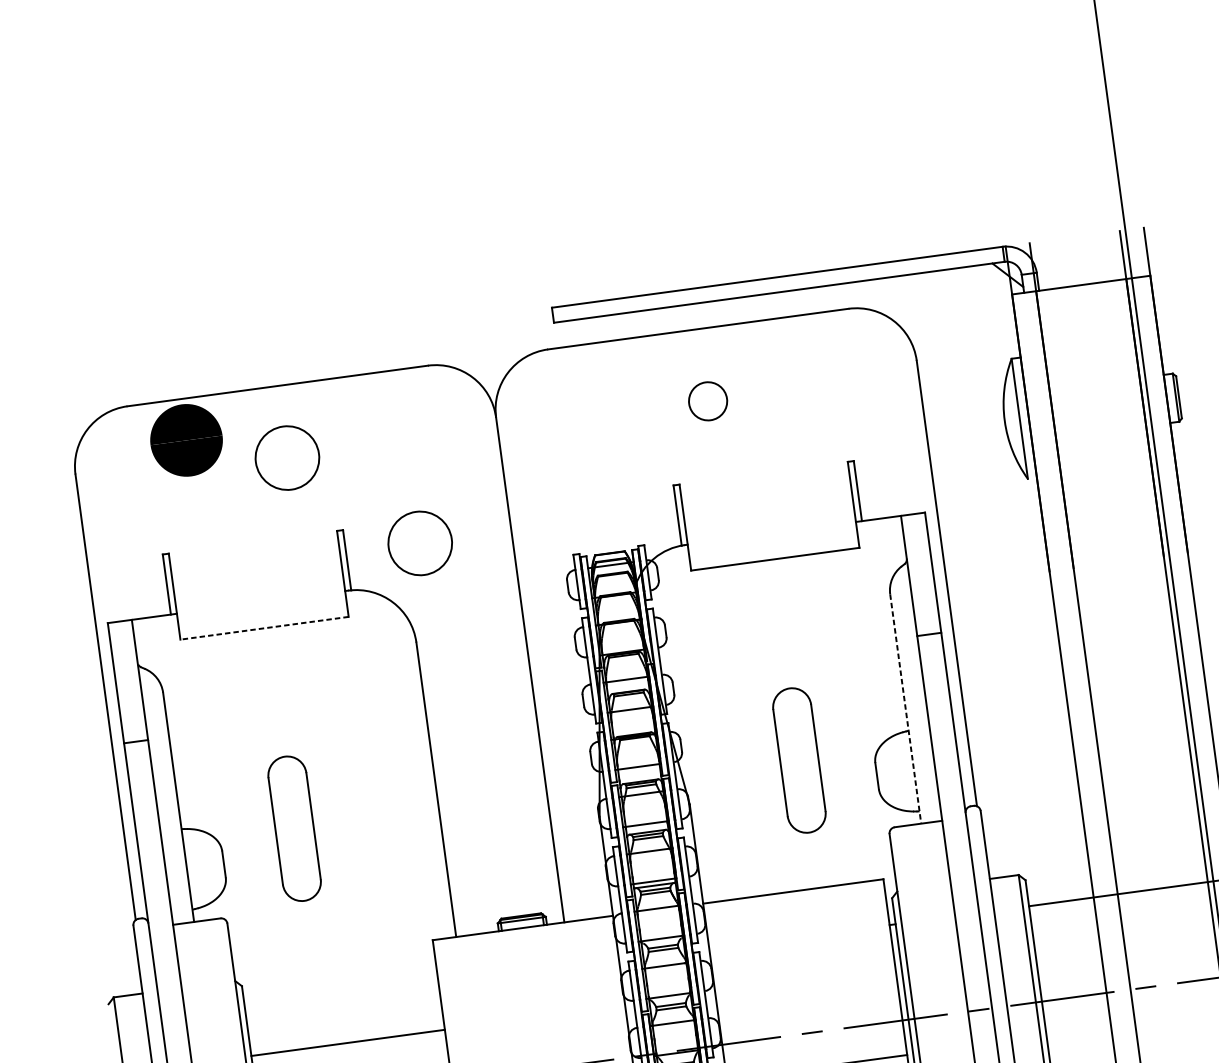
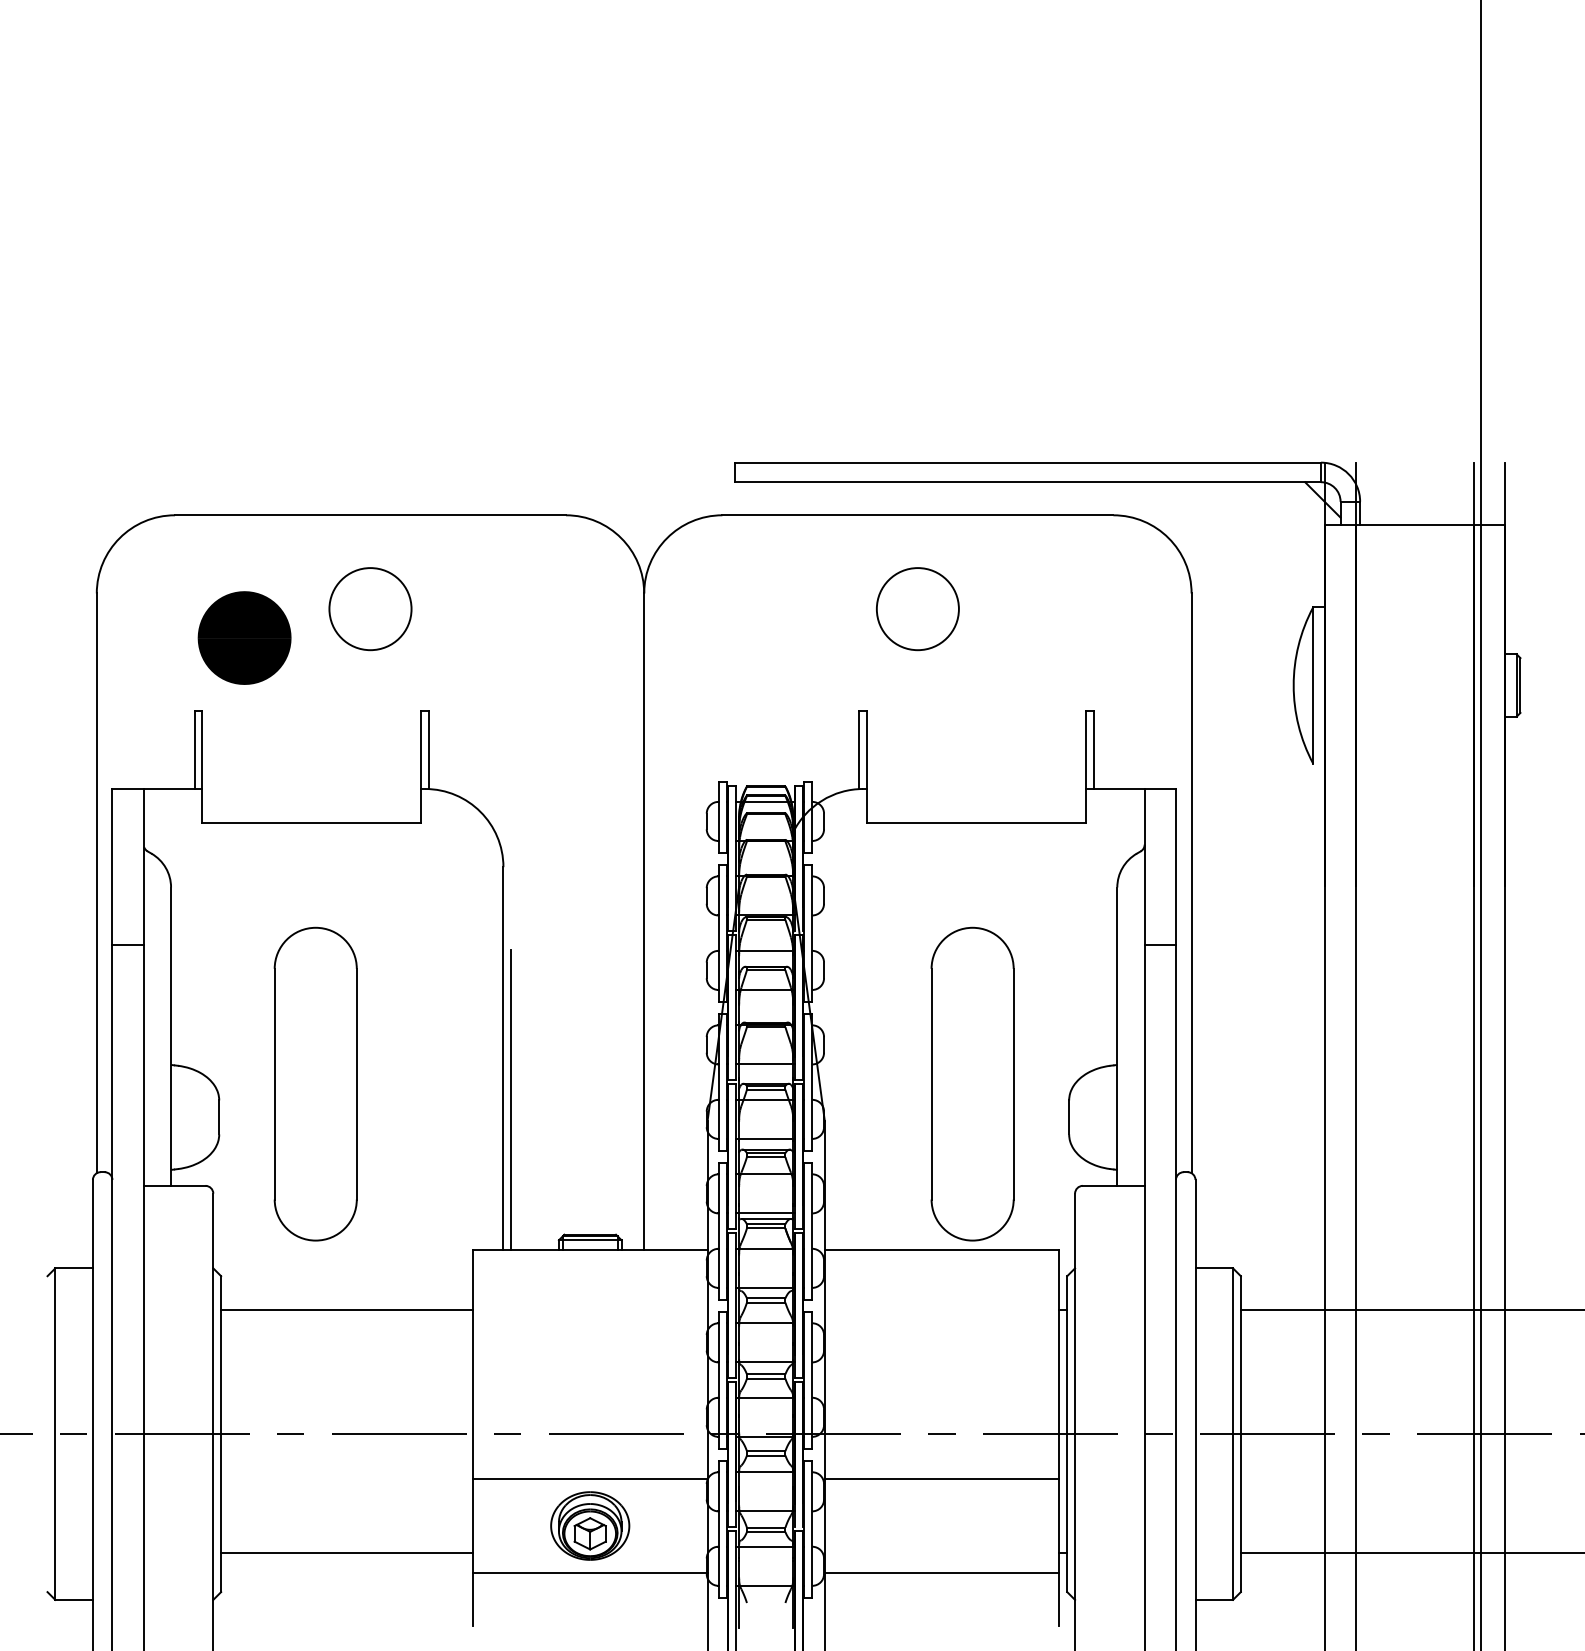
circle: (707, 401) -> (917, 609), size x1.67
part: (186, 439) -> (244, 637), moved
circle: (420, 543) -> (525, 741), removed
line: (264, 628) -> (311, 822), dashed -> solid
line: (905, 709) -> (1117, 1037), dashed -> solid
part: (799, 760) -> (972, 1083), size x1.67
line: (446, 821) -> (511, 1100), added
part: (294, 828) -> (315, 1083), size x1.67
line: (347, 1043) -> (346, 1310), moved

